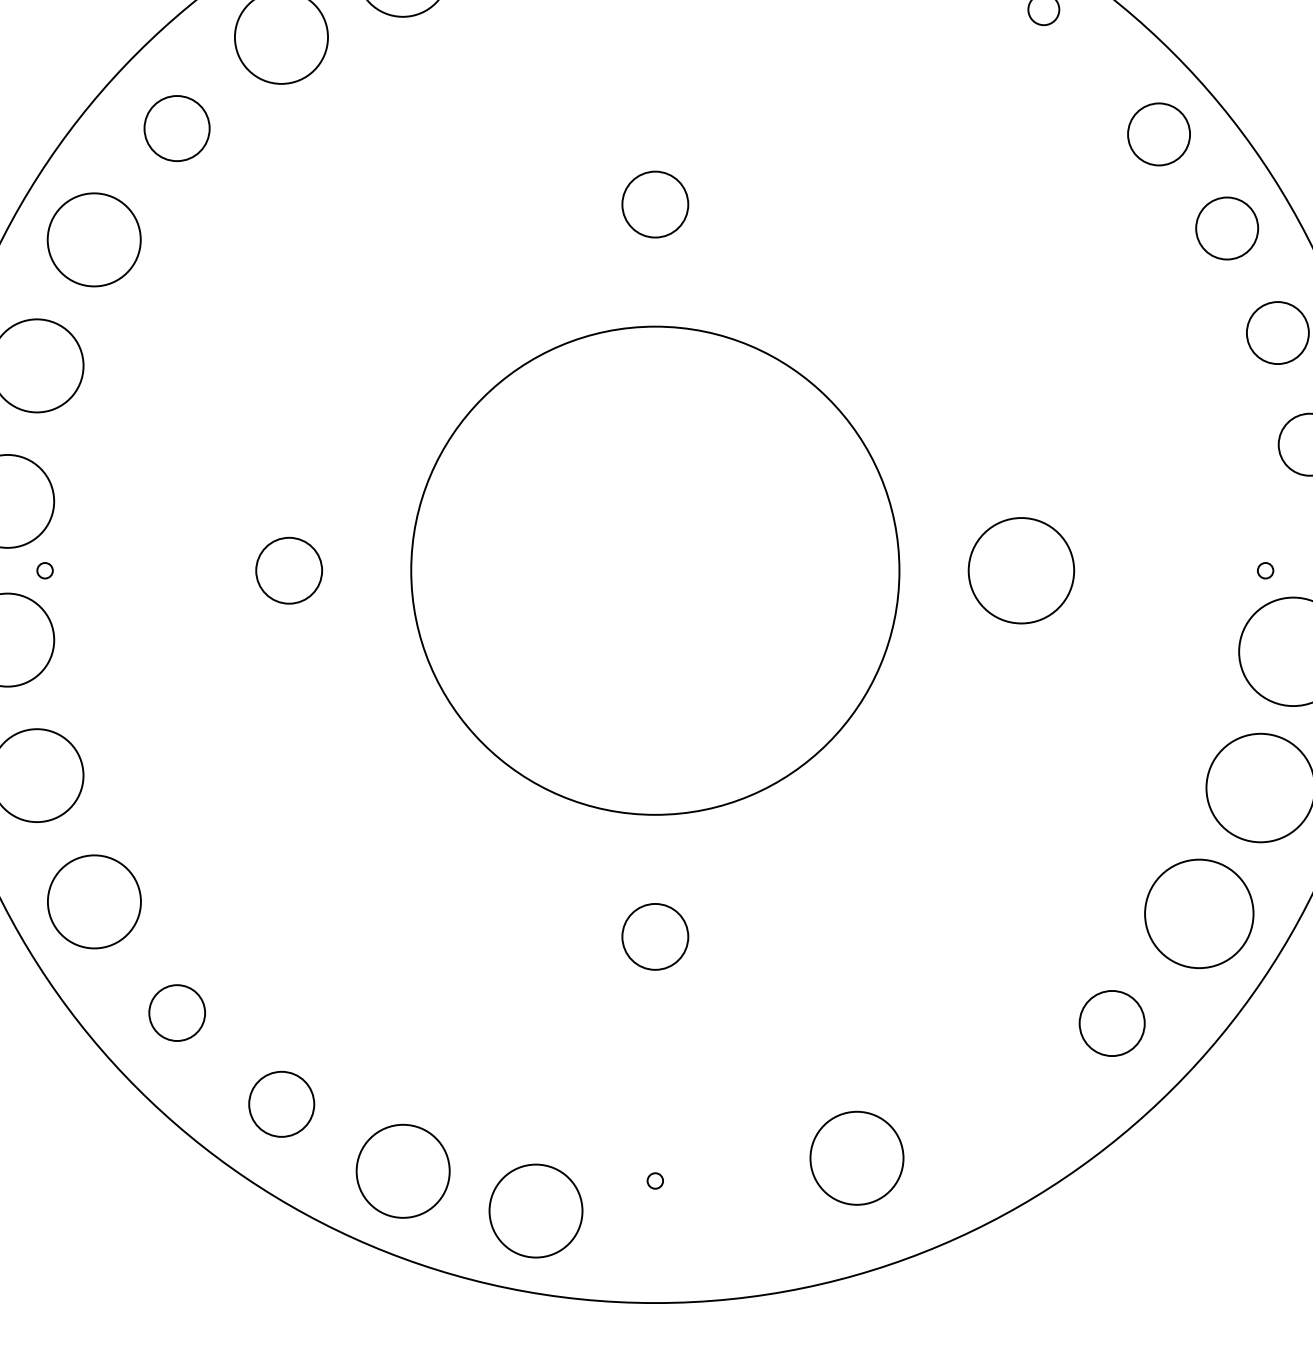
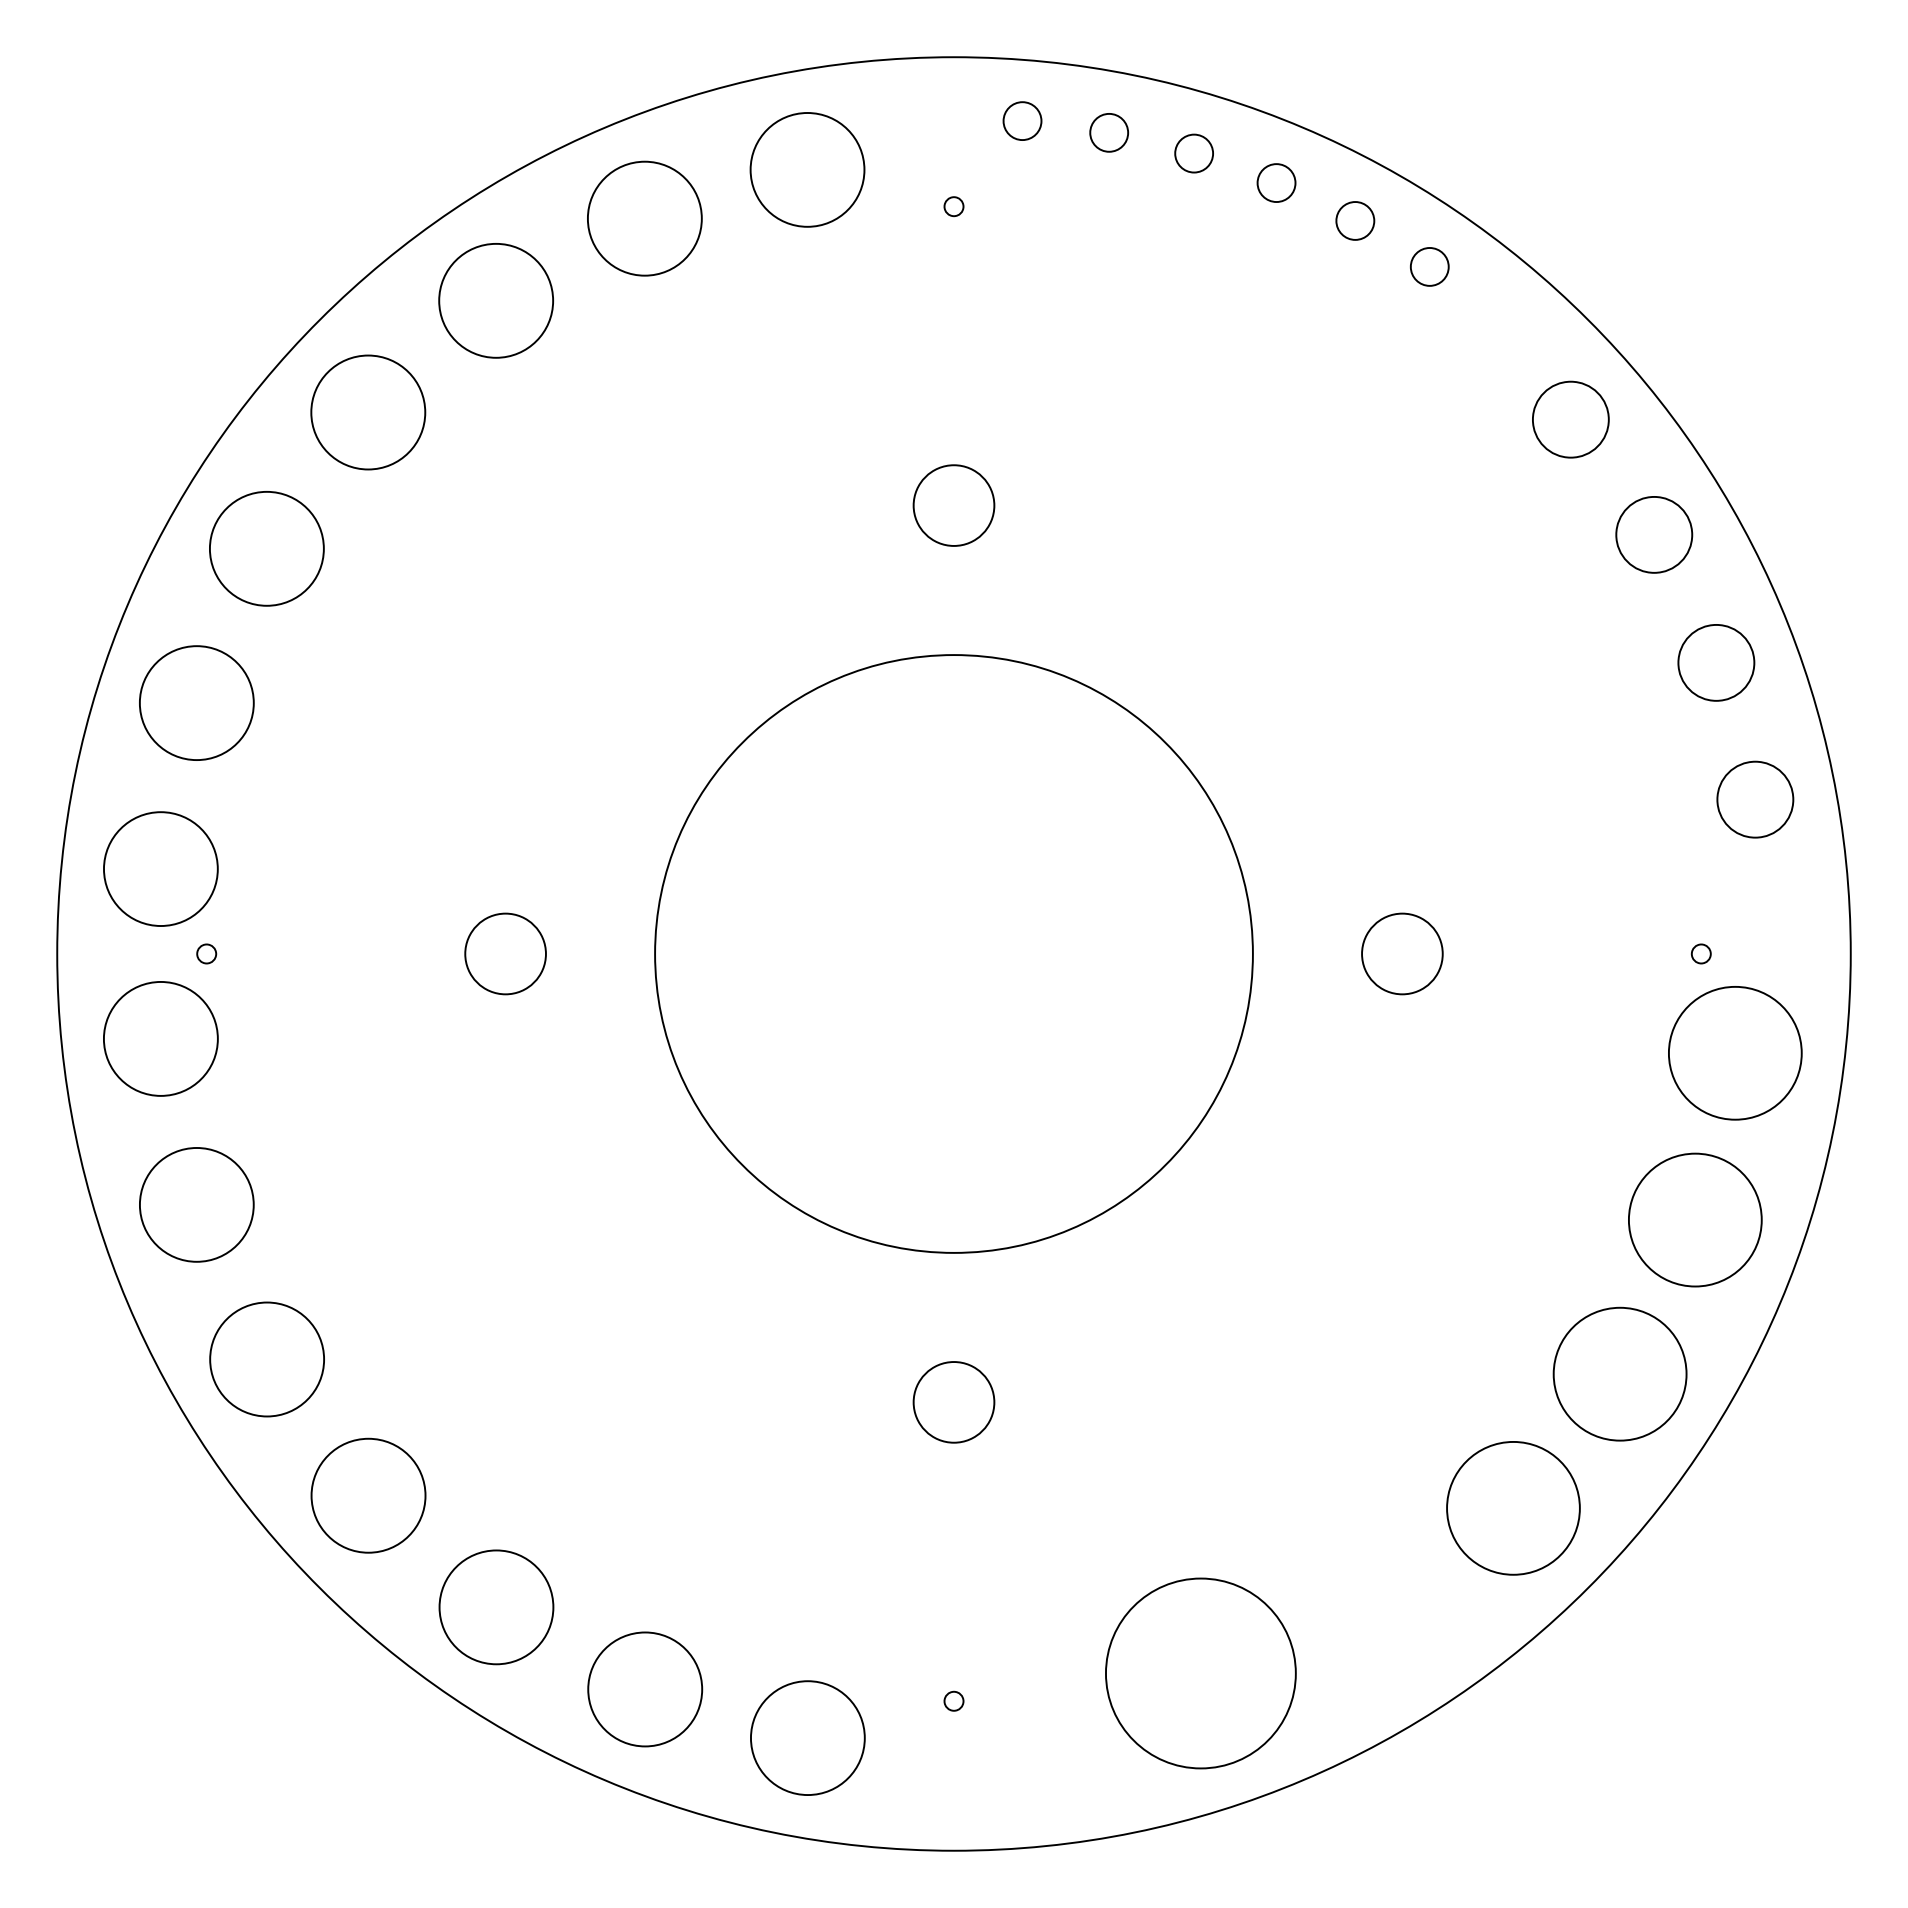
circle: (177, 128) -> (368, 412), size x1.43
circle: (1021, 570) -> (1402, 953), size x0.62
circle: (177, 1012) -> (368, 1495), size x1.67
circle: (1112, 1023) -> (1513, 1508), size x1.67
circle: (281, 1104) -> (496, 1607), size x1.43
circle: (856, 1158) -> (1200, 1673), size x1.67

